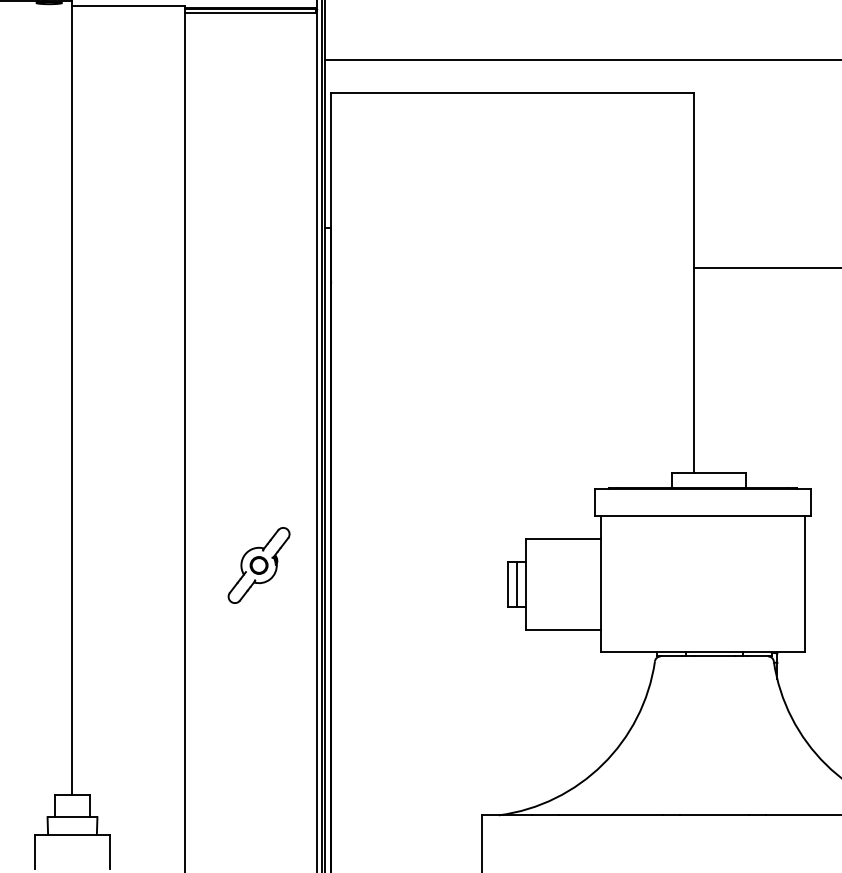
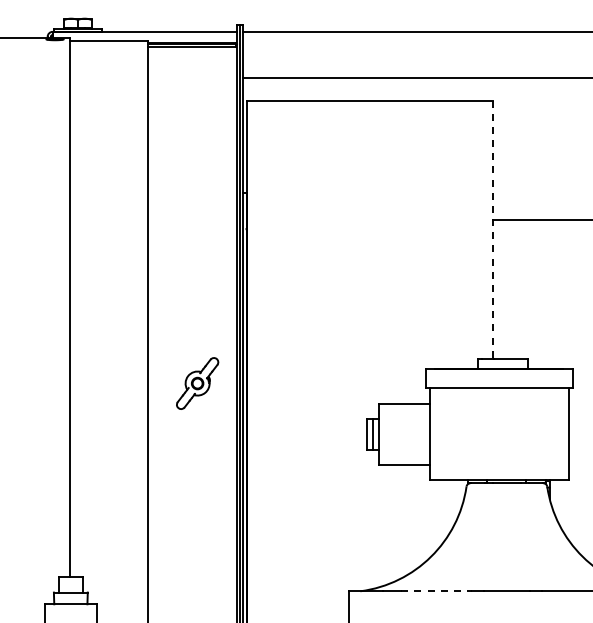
line: (694, 284) -> (493, 230), solid -> dashed
part: (258, 565) -> (197, 383), moved
line: (612, 815) -> (437, 591), solid -> dashed

